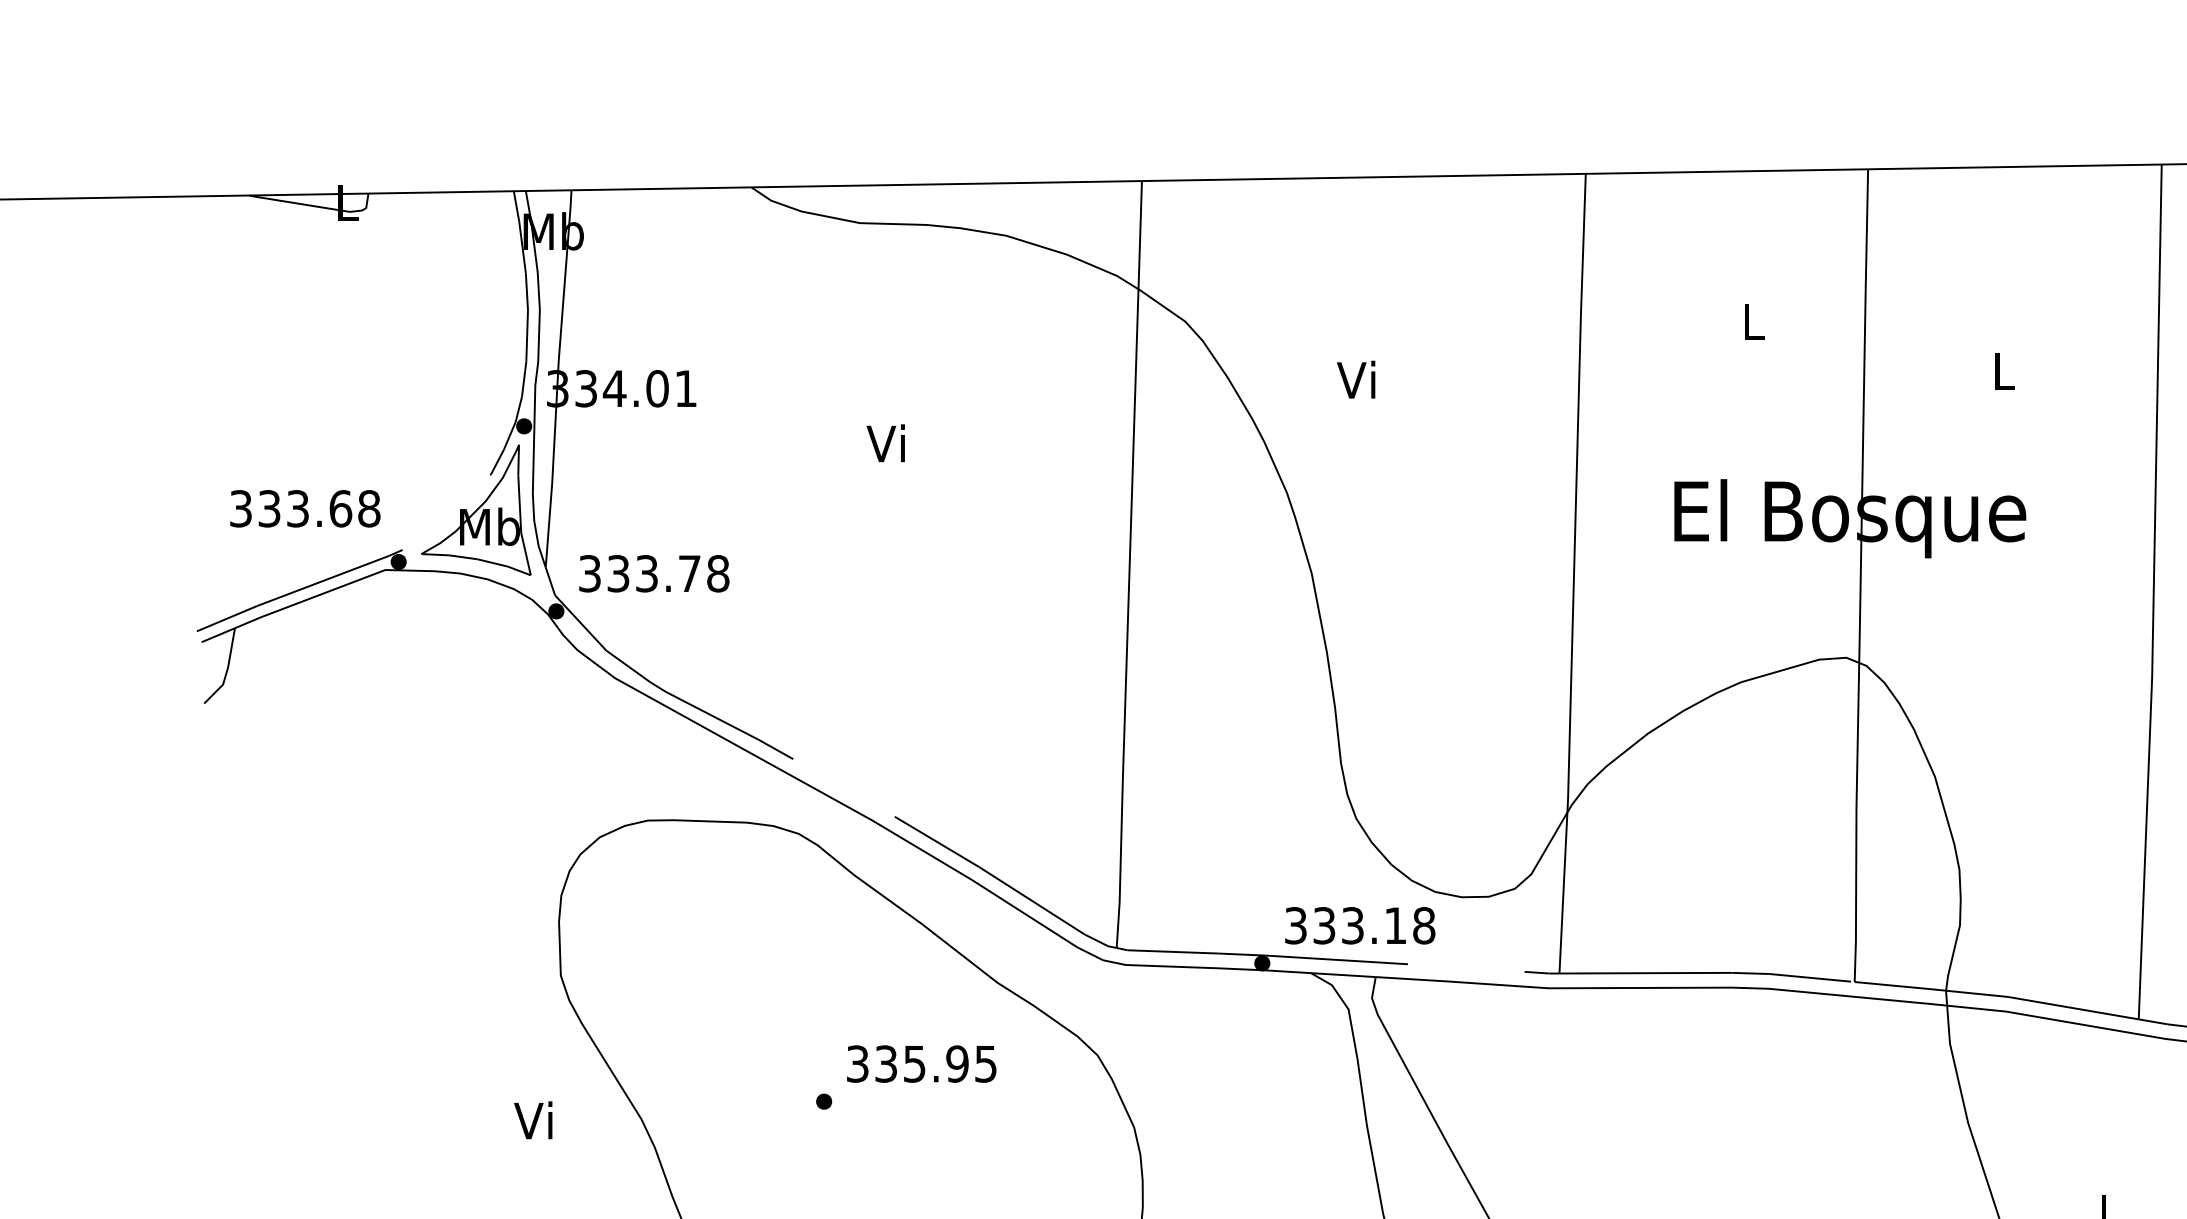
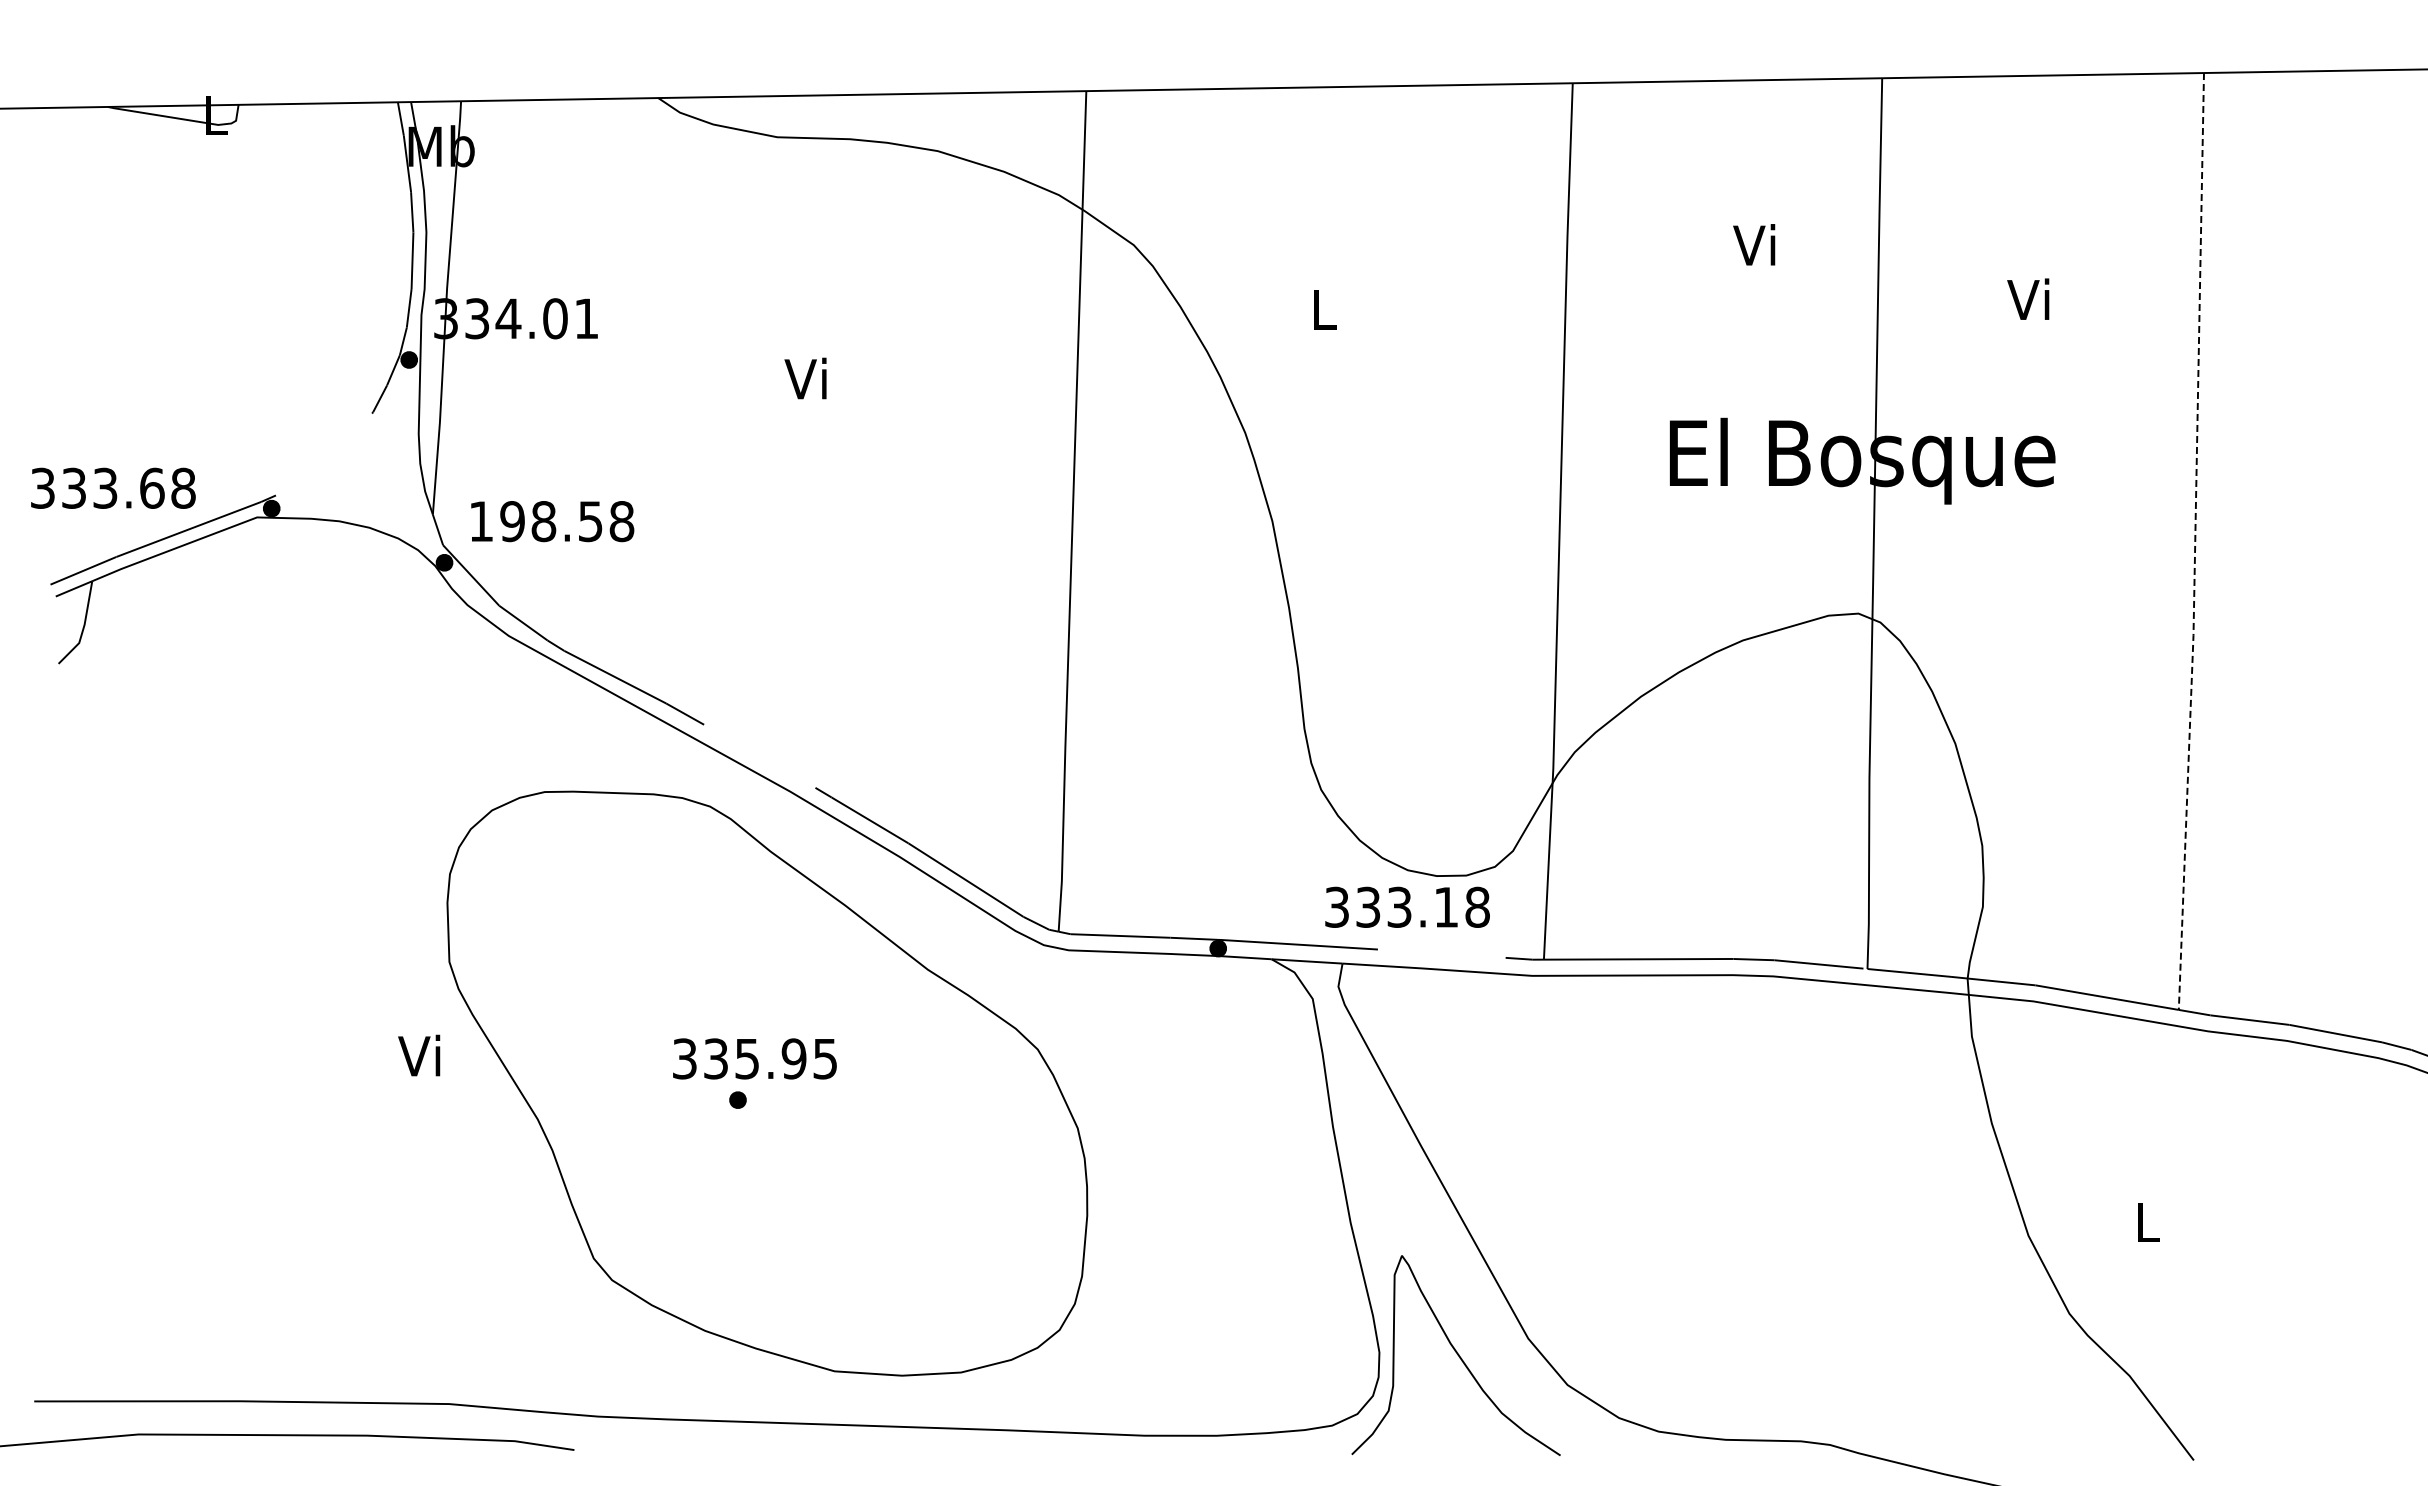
text: (1751, 320) -> (1754, 244), L -> Vi
text: (2001, 370) -> (2028, 298), L -> Vi
text: (1355, 379) -> (1320, 308), Vi -> L
text: (305, 508) -> (113, 487), moved
part: (476, 509) -> (356, 451), removed
text: (639, 573) -> (535, 521), 333.78 -> 198.58
line: (2153, 592) -> (2195, 542), solid -> dashed
text: (1360, 924) -> (1407, 906), moved
text: (921, 1063) -> (754, 1058), moved
text: (533, 1120) -> (419, 1055), moved

